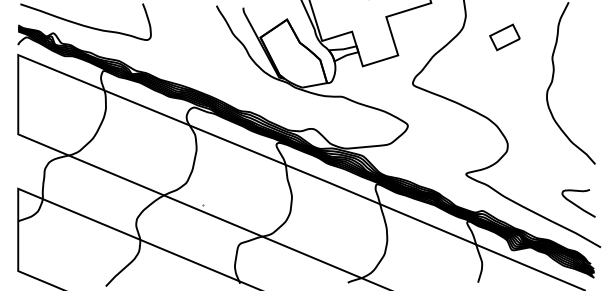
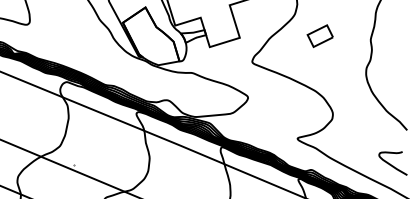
part: (504, 37) -> (319, 36), moved

